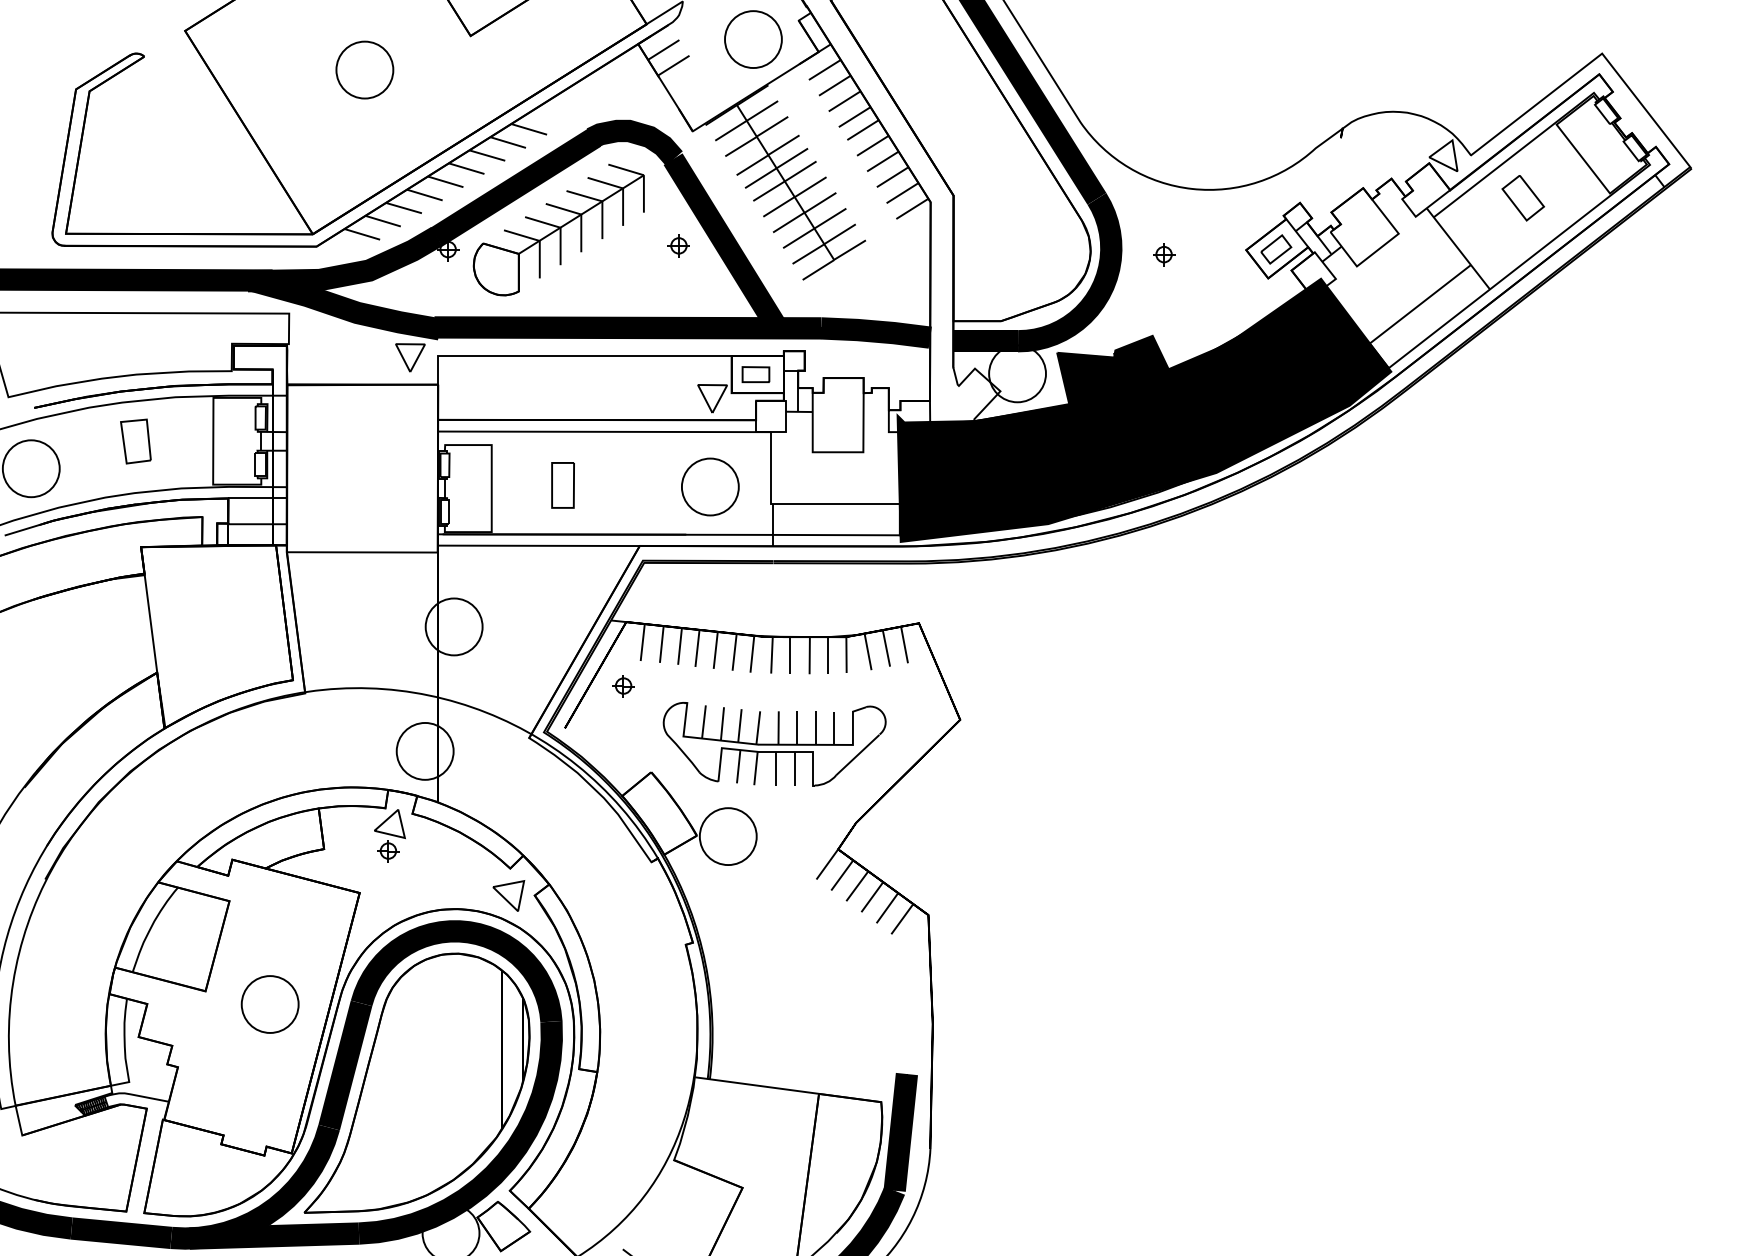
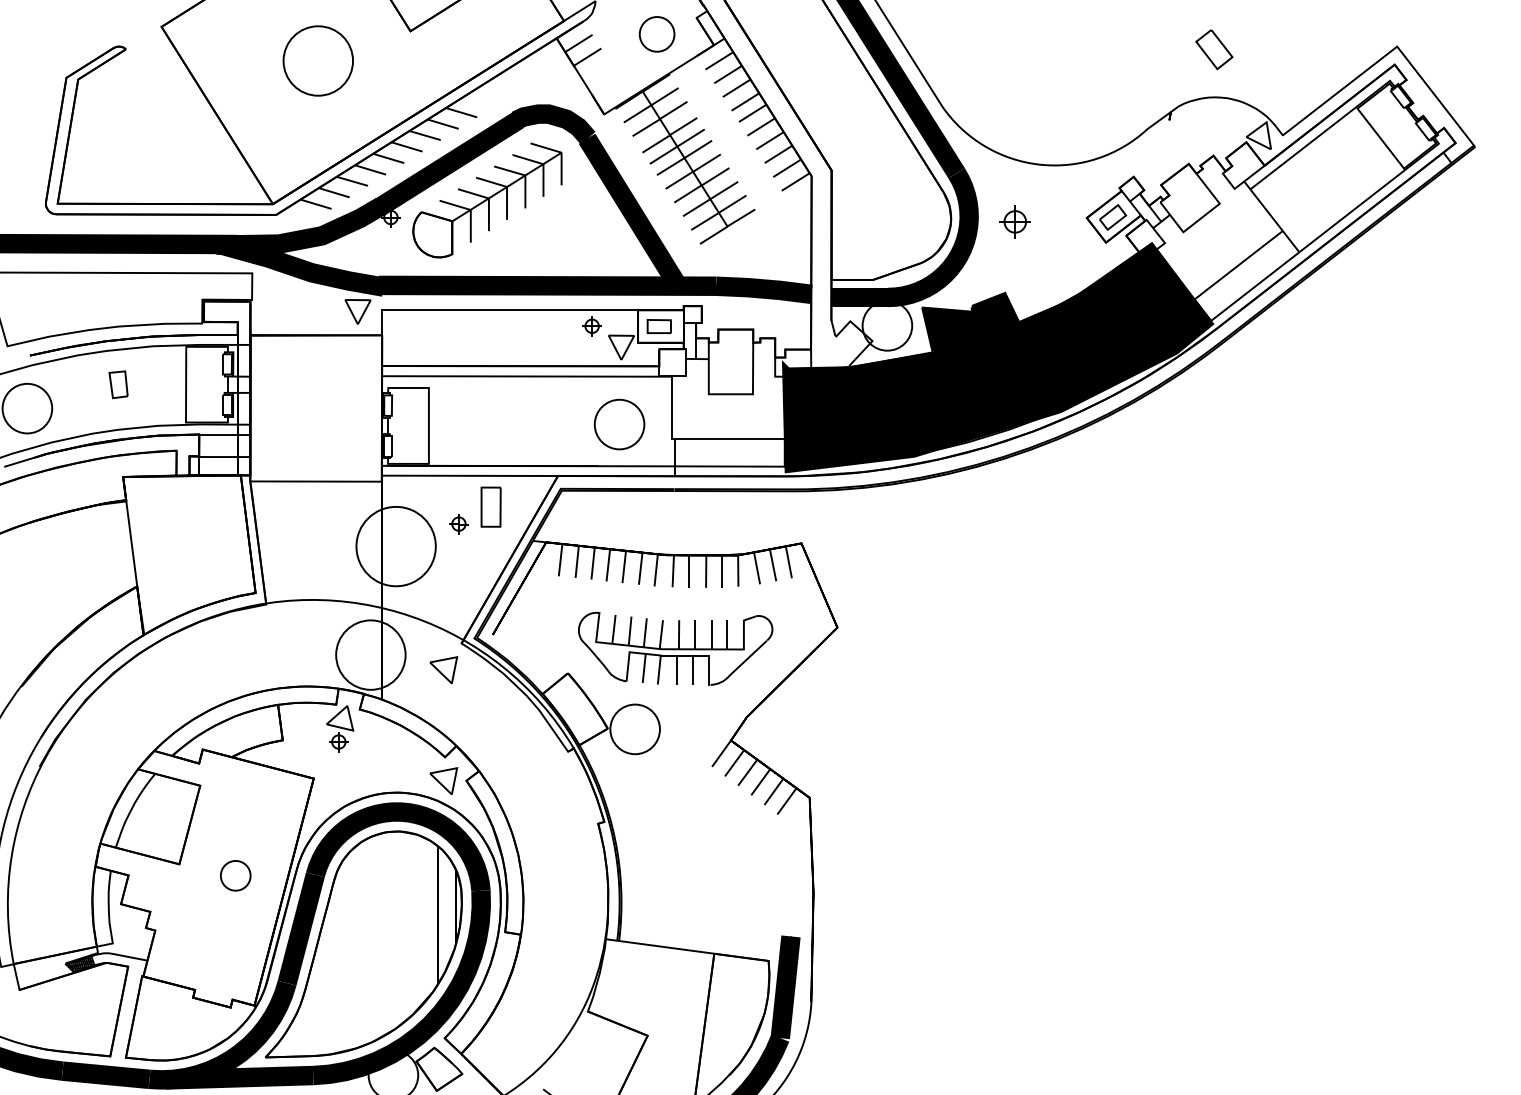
circle: (752, 39) -> (656, 34), size x0.7
circle: (365, 69) -> (318, 60), size x1.4
part: (1523, 197) -> (1214, 49), moved
part: (678, 246) -> (591, 326), moved
part: (1163, 254) -> (1014, 221), size x1.6
part: (135, 441) -> (118, 384), size x0.7
part: (562, 484) -> (490, 506), moved
circle: (453, 626) -> (395, 546), size x1.6
part: (623, 686) -> (458, 524), moved
circle: (424, 750) -> (370, 654), size x1.4
part: (508, 769) -> (443, 670), added
circle: (269, 1004) -> (235, 875), size x0.6

